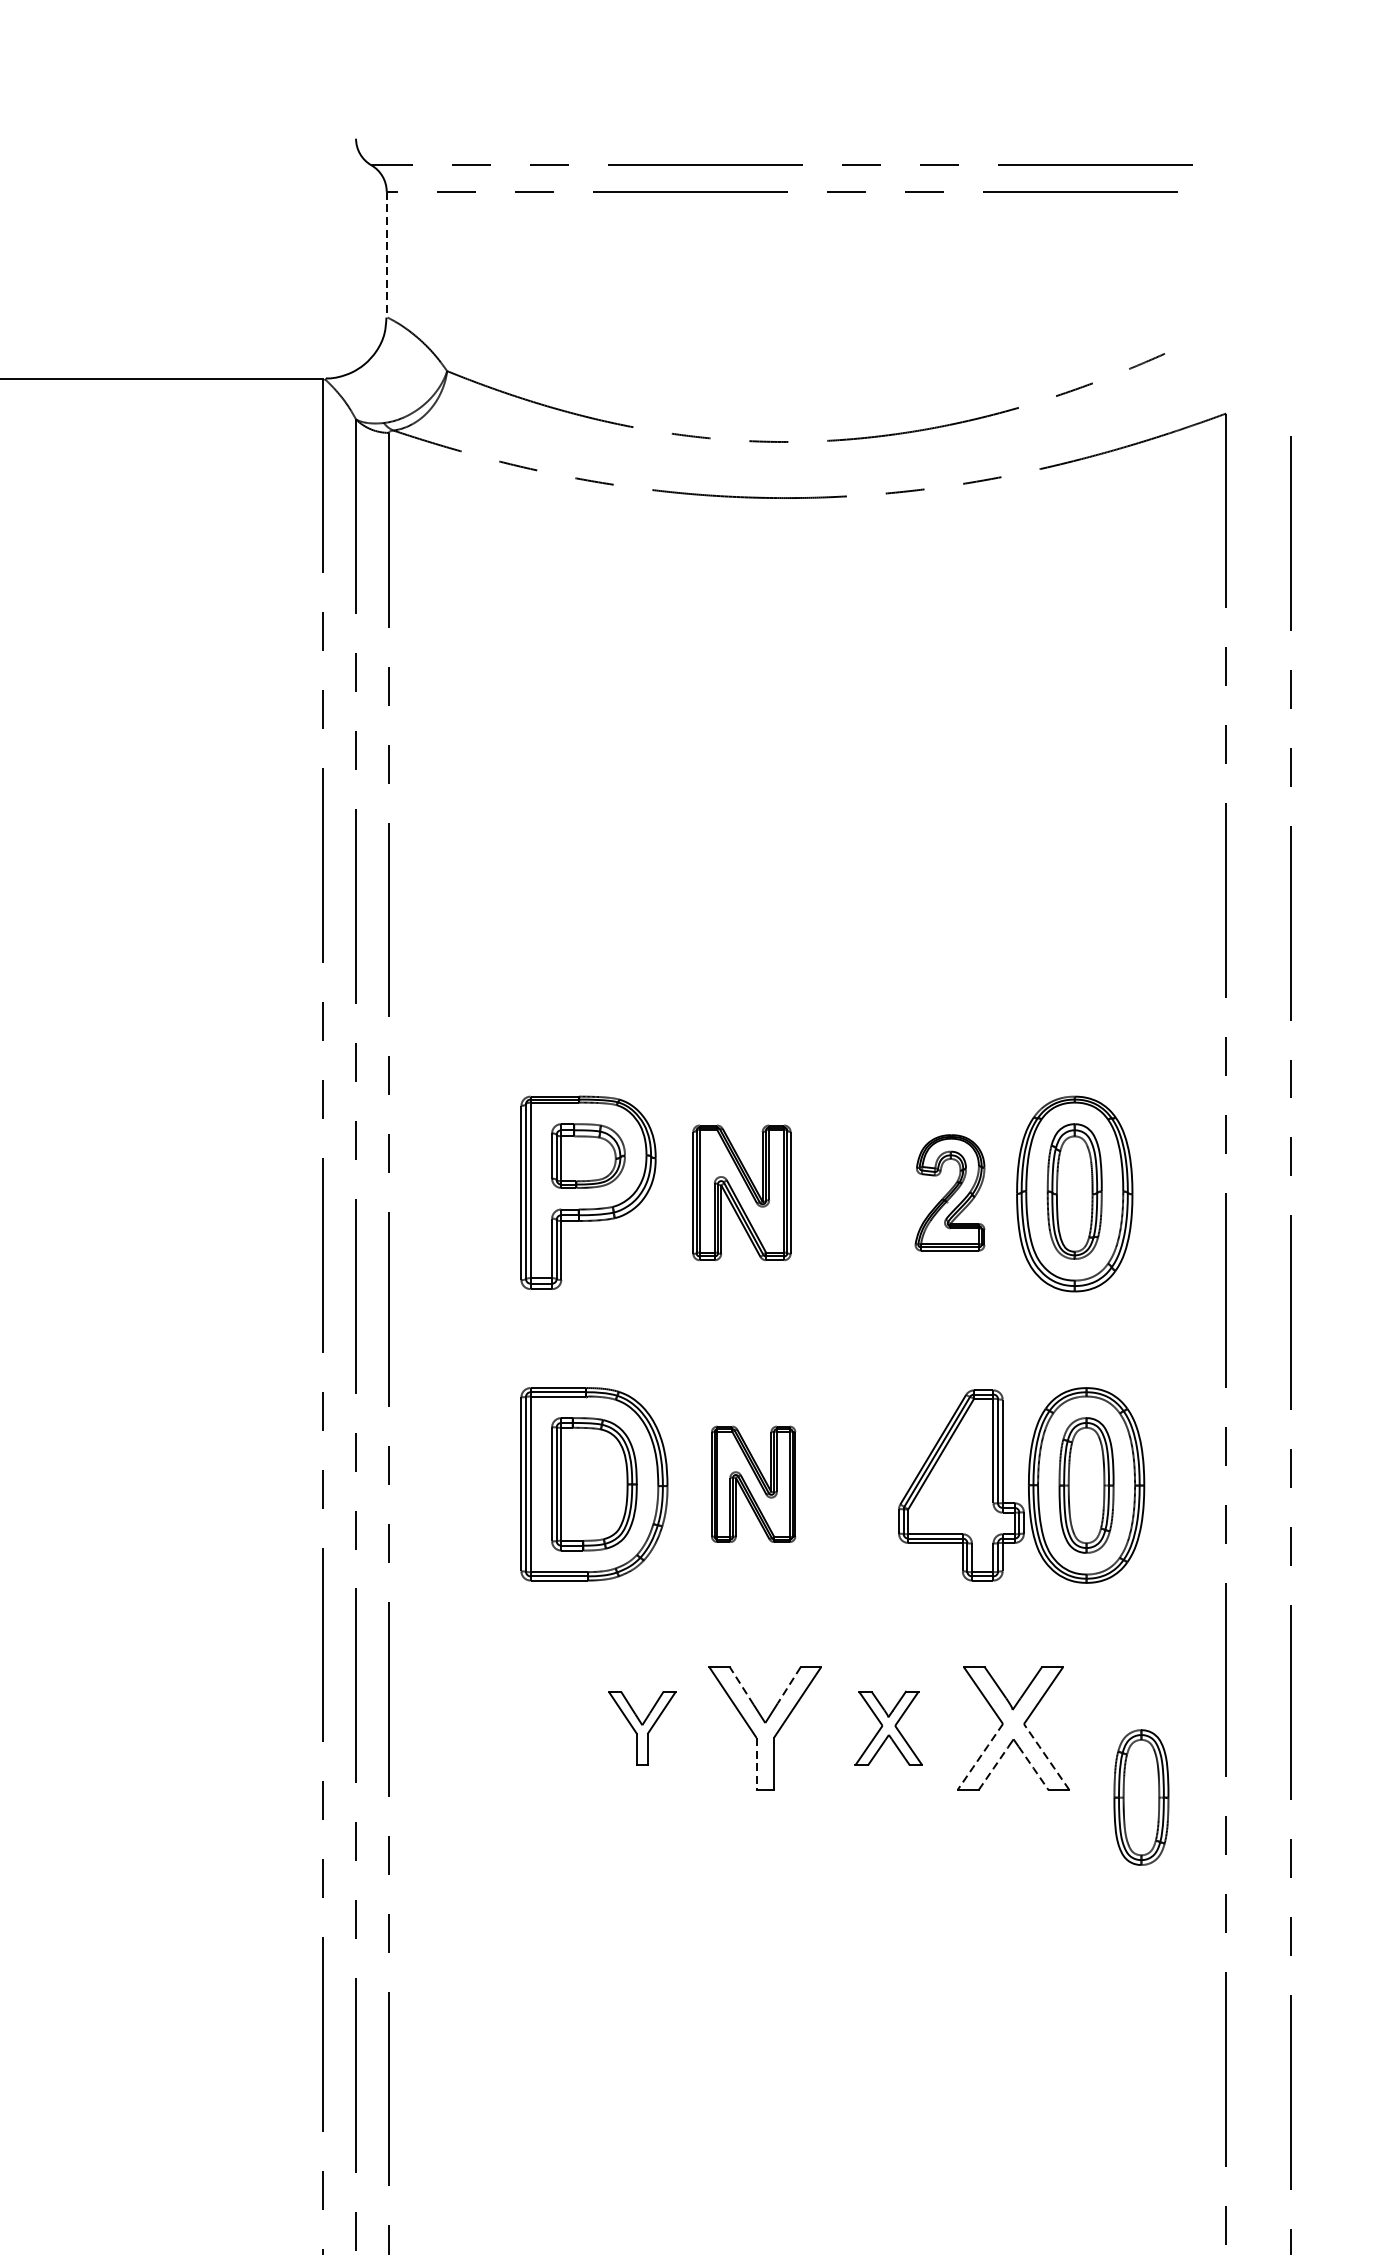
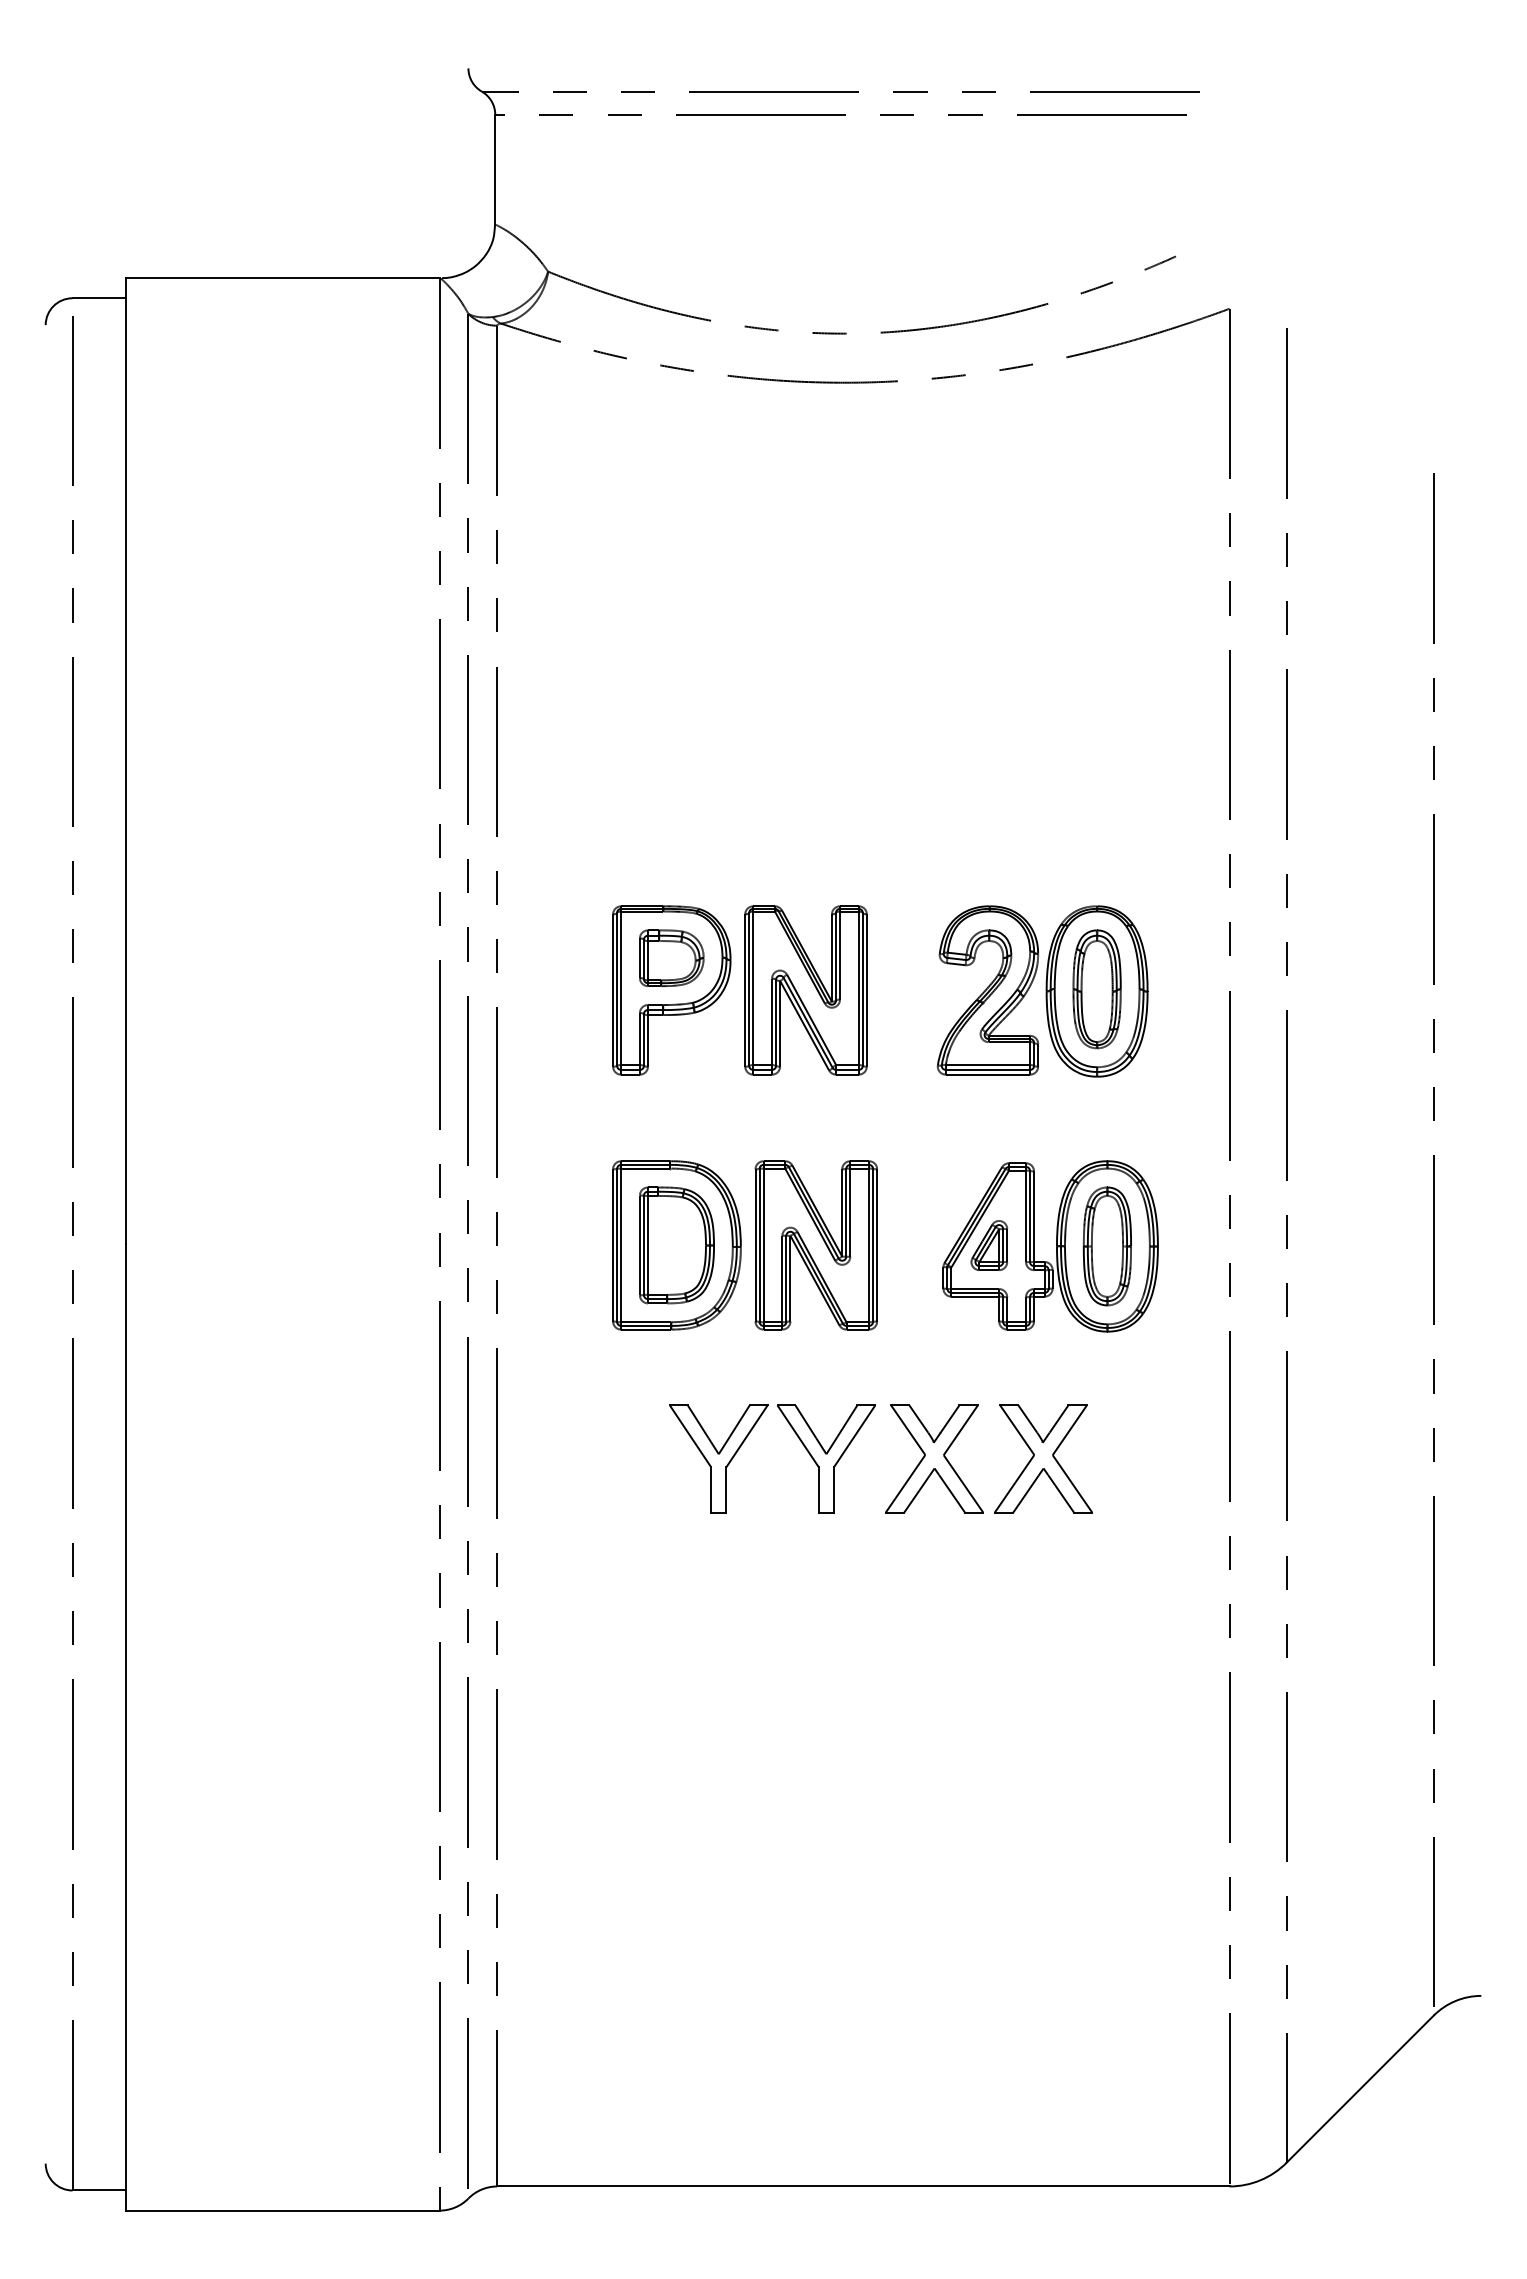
line: (386, 255) -> (495, 170), dashed -> solid
part: (741, 1192) -> (805, 990), size x1.43
part: (949, 1192) -> (987, 990), size x1.67
part: (752, 1484) -> (815, 1245), size x1.67
part: (951, 1484) -> (989, 1245), added
line: (741, 1685) -> (805, 1421), dashed -> solid
line: (789, 1685) -> (847, 1421), dashed -> solid
part: (641, 1727) -> (718, 1458), size x1.67
part: (888, 1727) -> (934, 1458), size x1.67
line: (980, 1757) -> (1014, 1484), dashed -> solid
line: (1046, 1757) -> (1072, 1484), dashed -> solid
line: (756, 1764) -> (818, 1490), dashed -> solid
line: (1034, 1767) -> (1061, 1493), dashed -> solid
line: (992, 1769) -> (1025, 1494), dashed -> solid
part: (1140, 1797) -> (1154, 1519), removed

